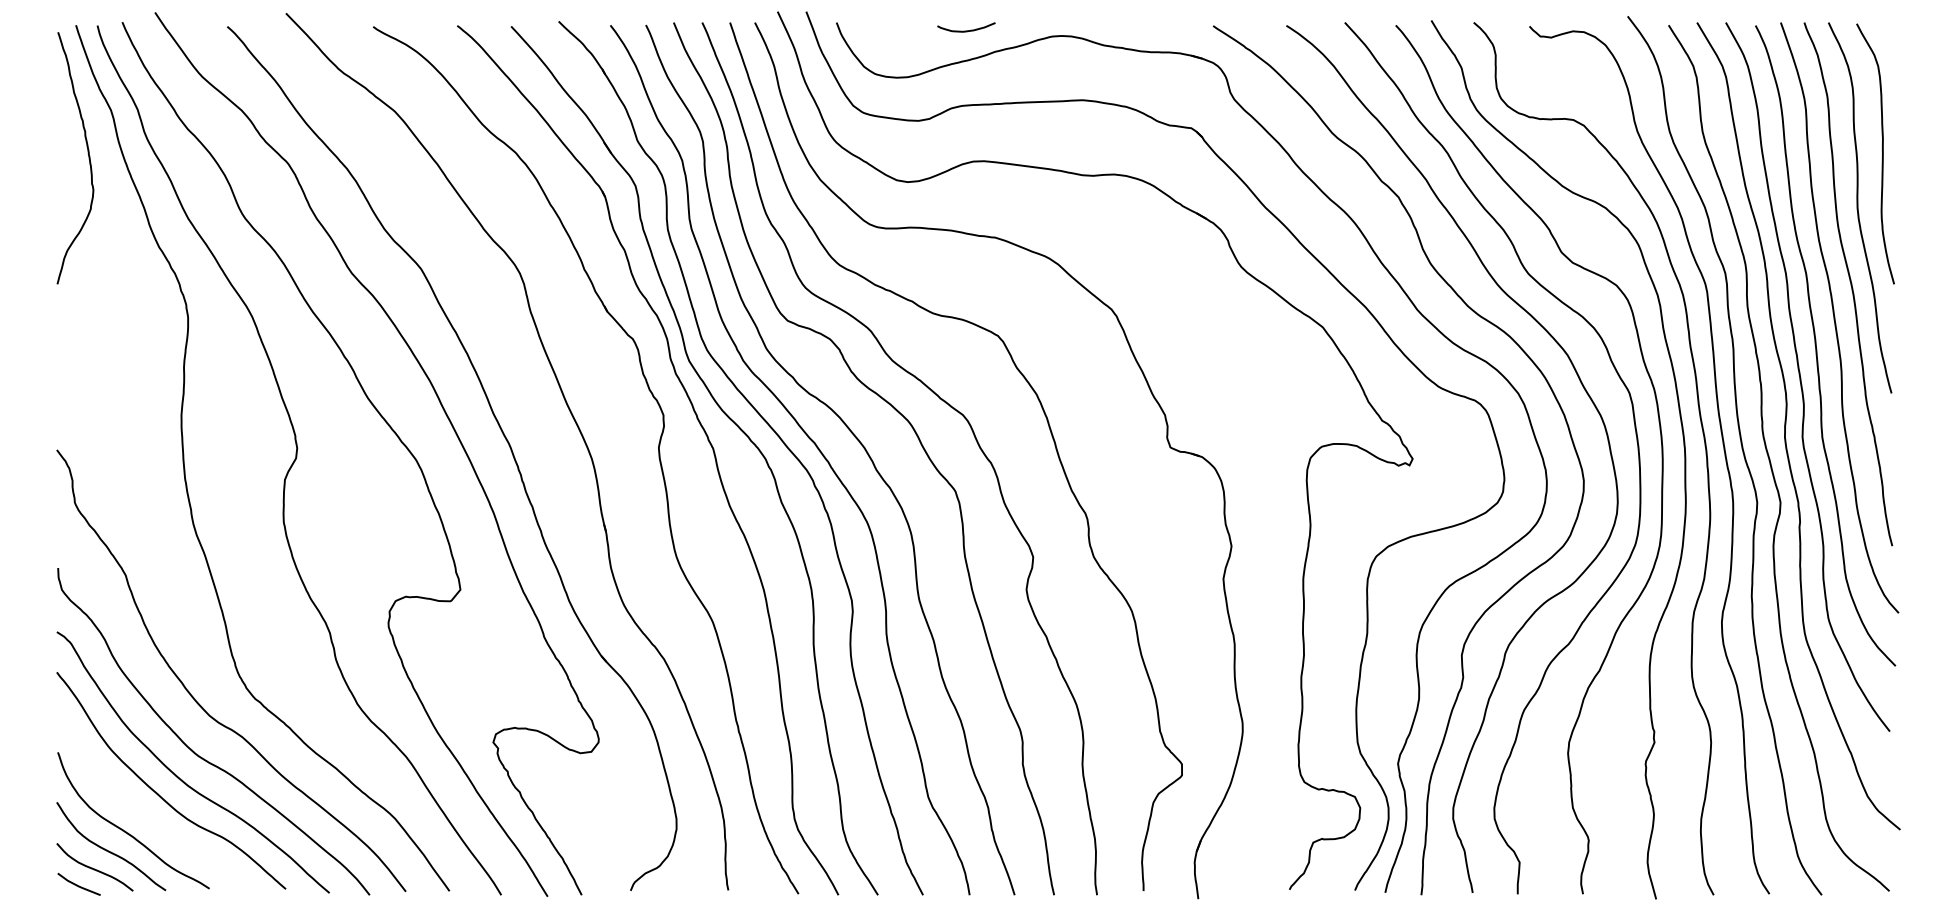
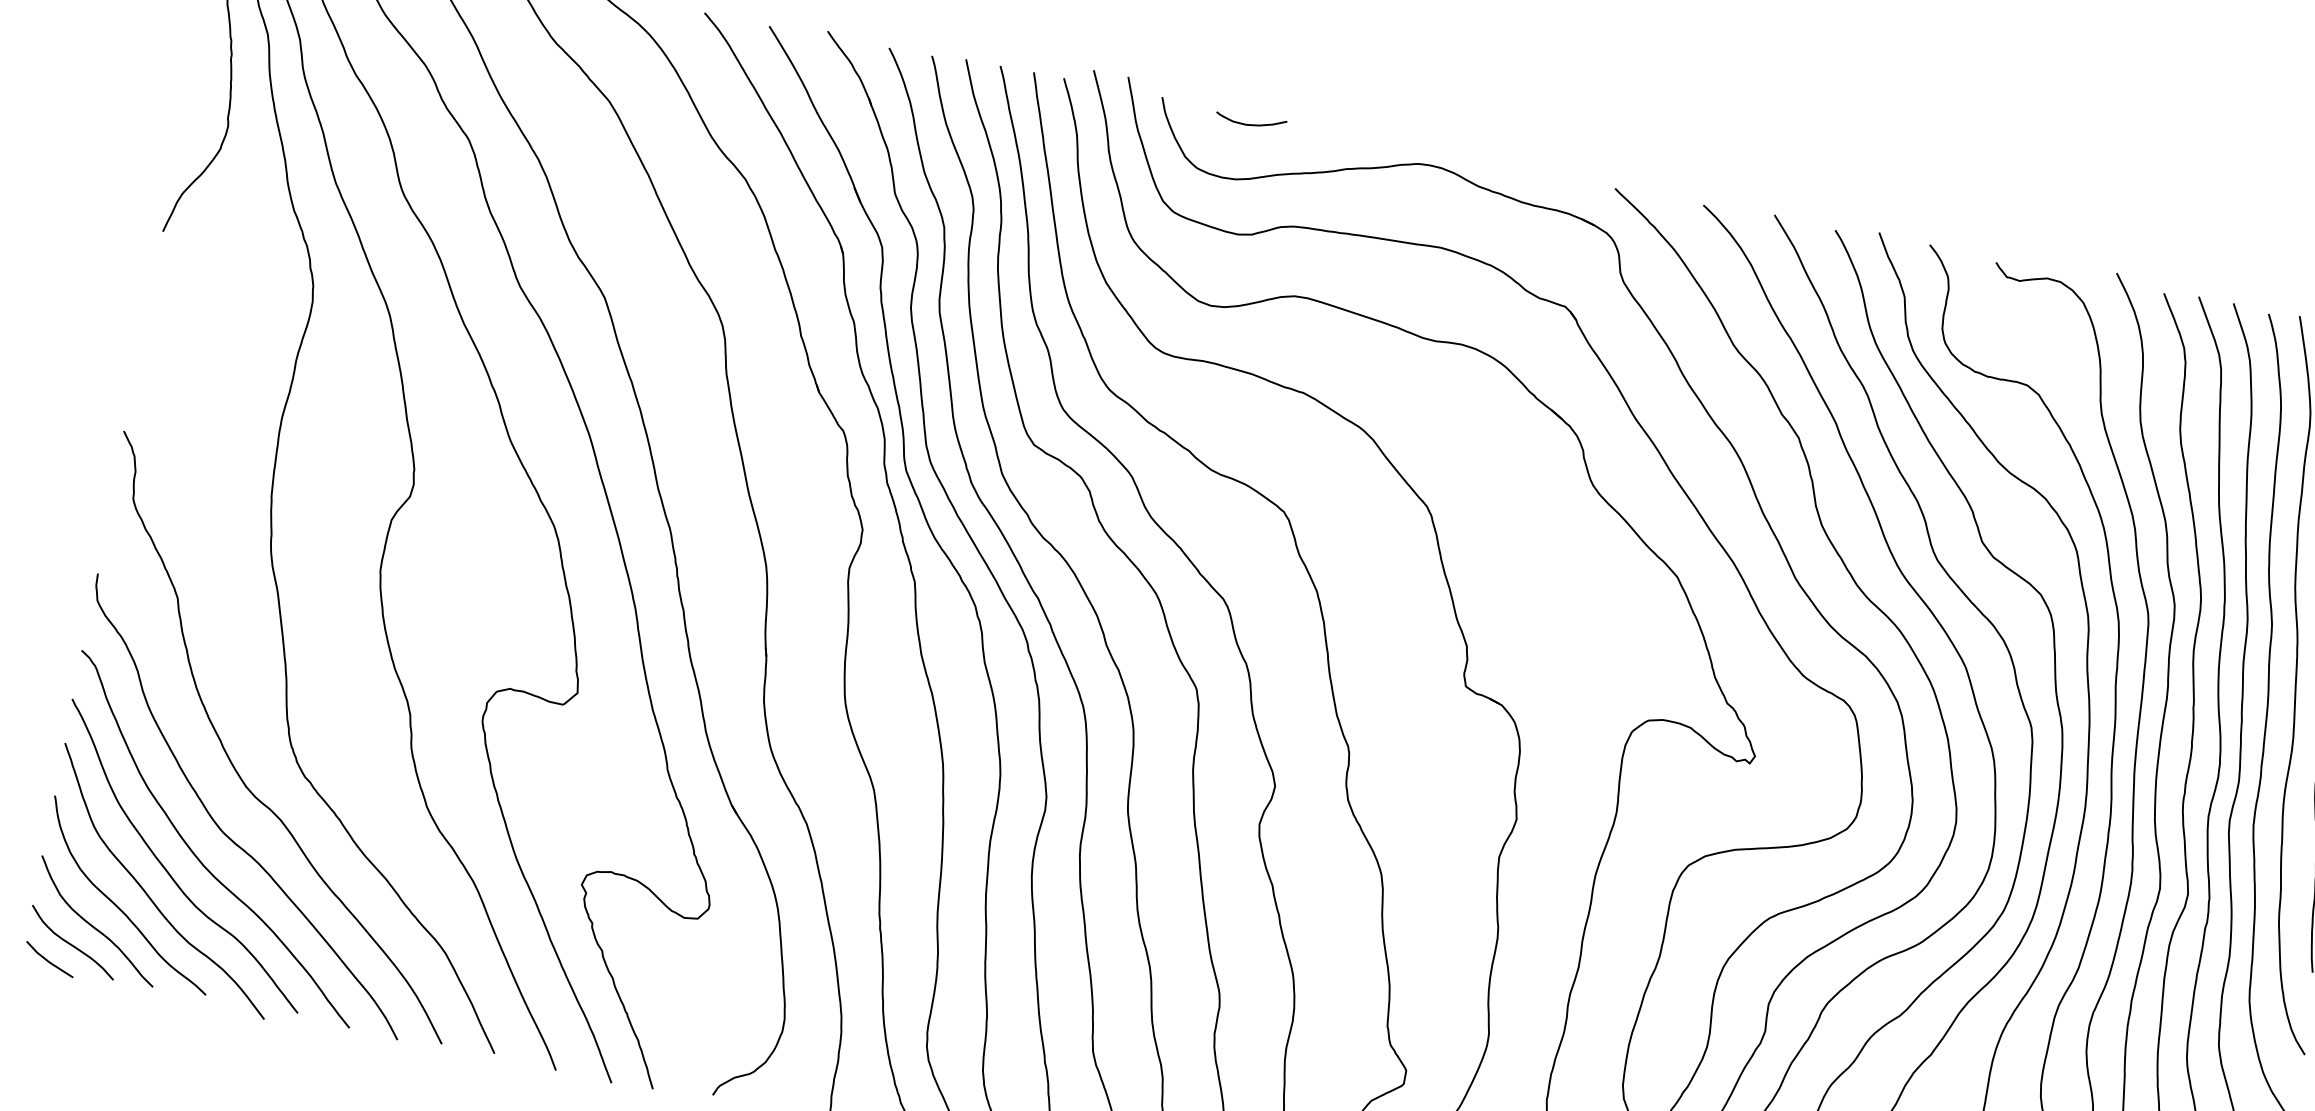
curve: (966, 30) -> (1250, 124), moved
curve: (146, 815) -> (146, 892), added

